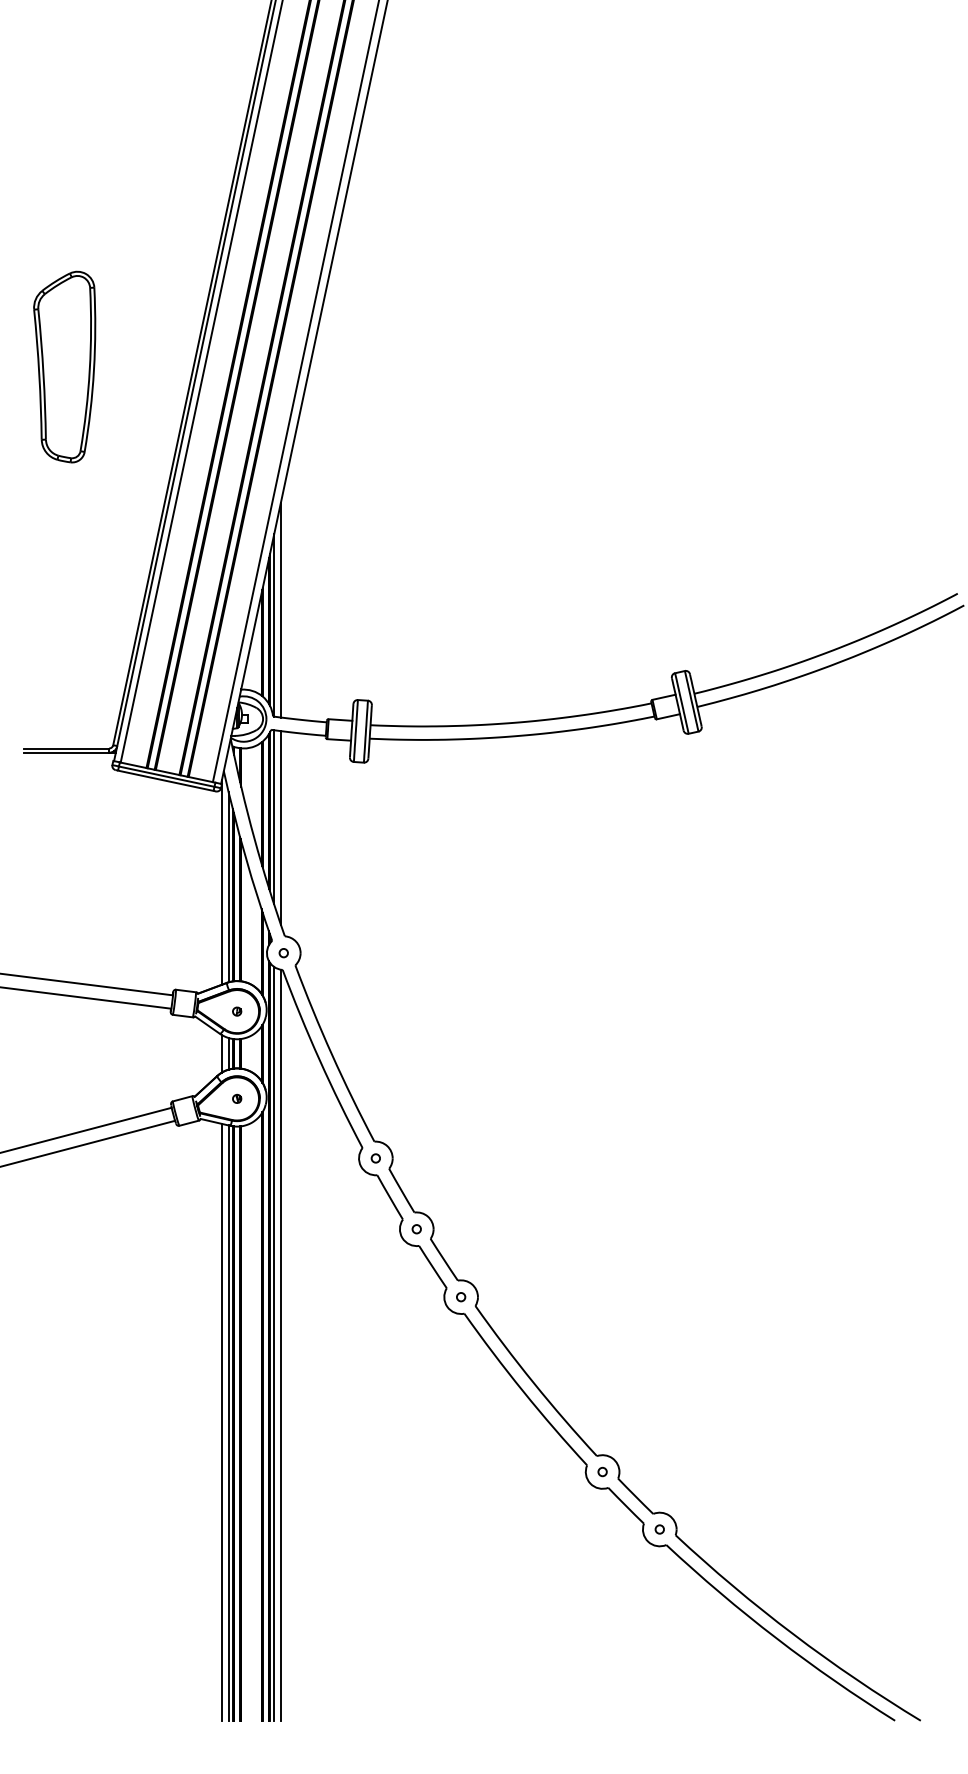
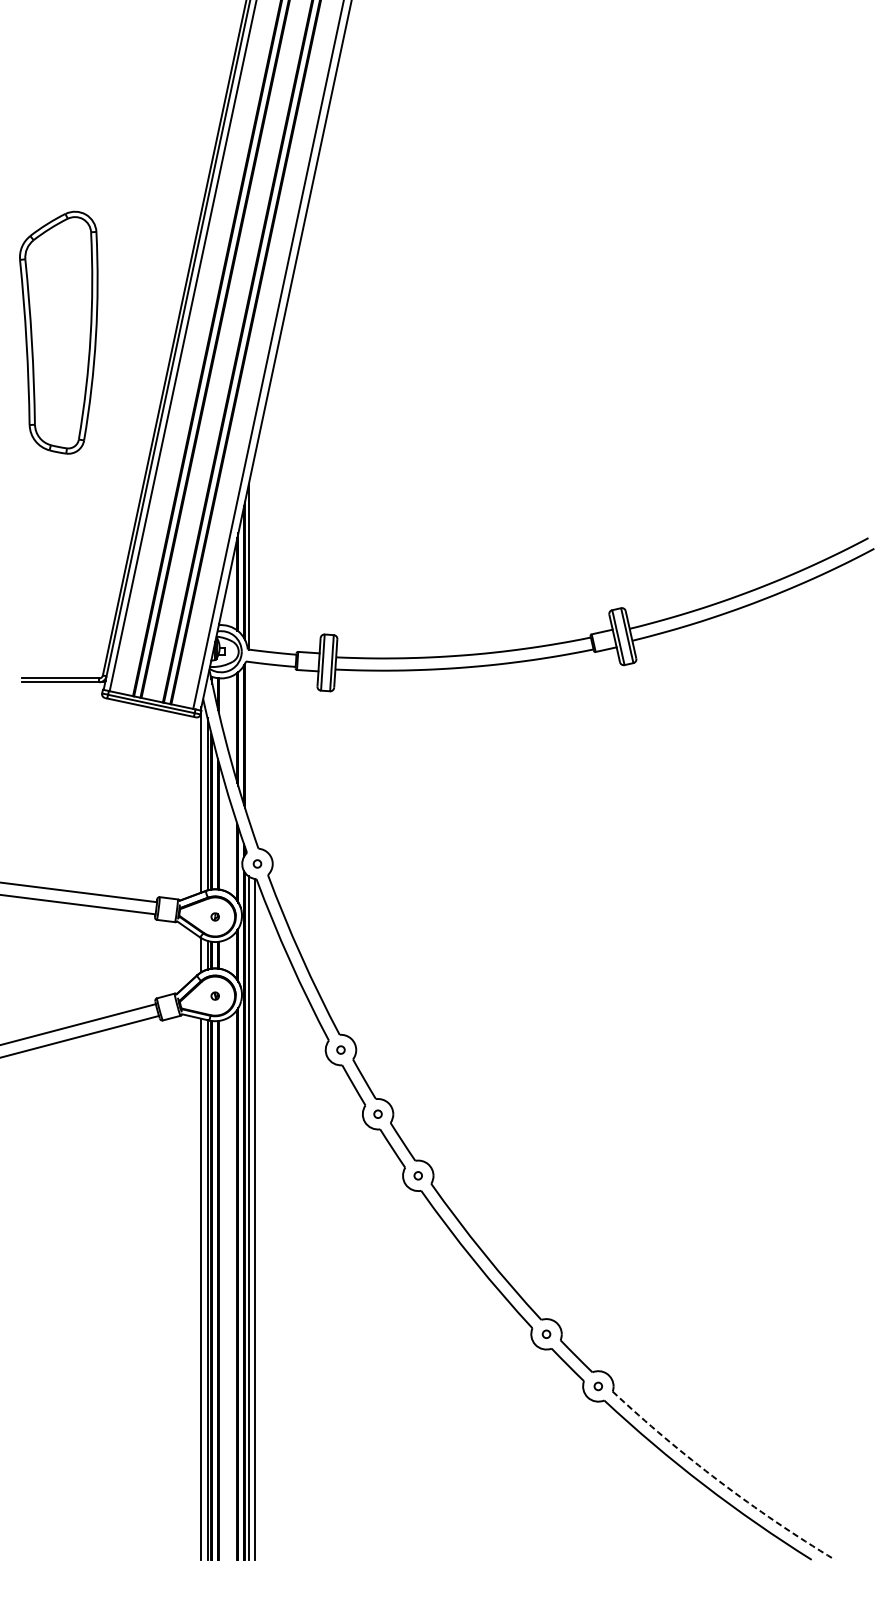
part: (64, 366) -> (58, 332), size x1.4
line: (280, 609) -> (254, 552), removed
line: (274, 817) -> (249, 740), removed
line: (280, 827) -> (254, 750), removed
arc: (793, 1634) -> (719, 1481), solid -> dashed

